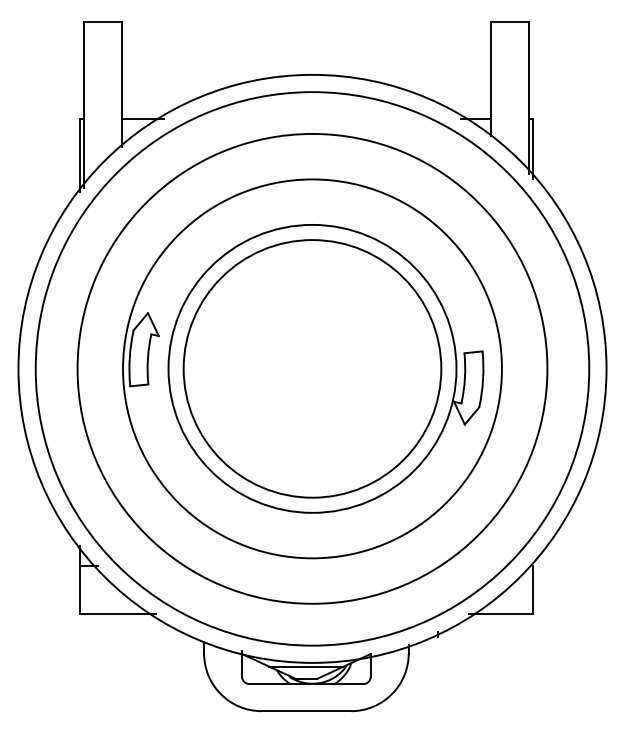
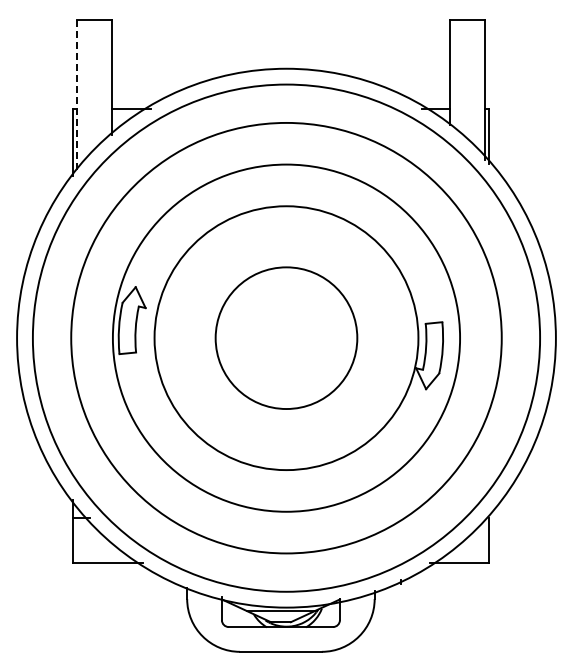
line: (84, 105) -> (77, 96), solid -> dashed
circle: (312, 369) -> (286, 338), size x0.6

